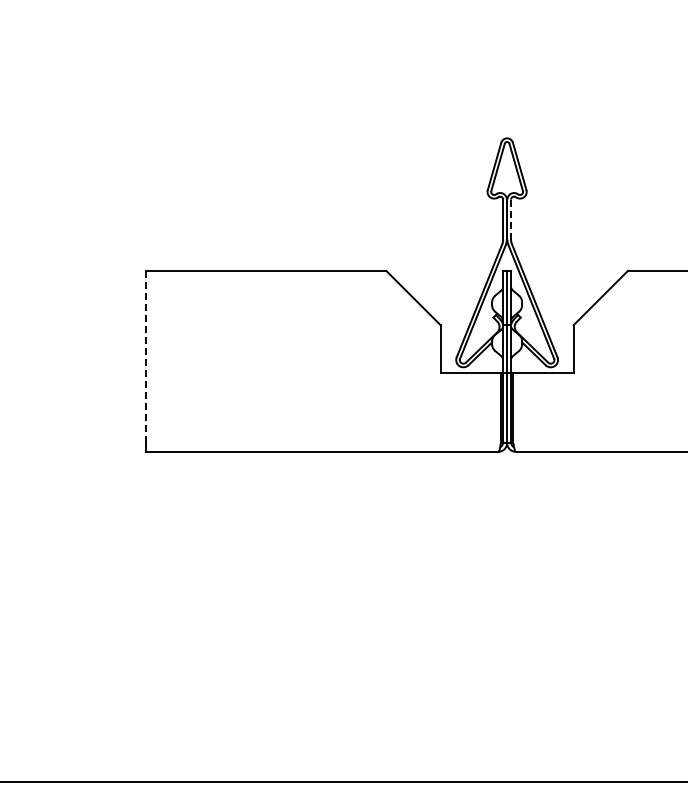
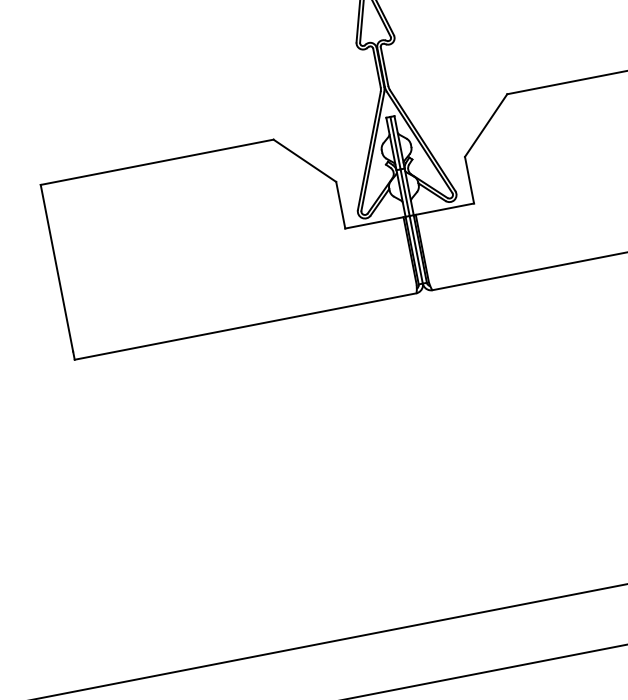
line: (511, 219) -> (384, 66), dashed -> solid
line: (145, 357) -> (56, 268), dashed -> solid

